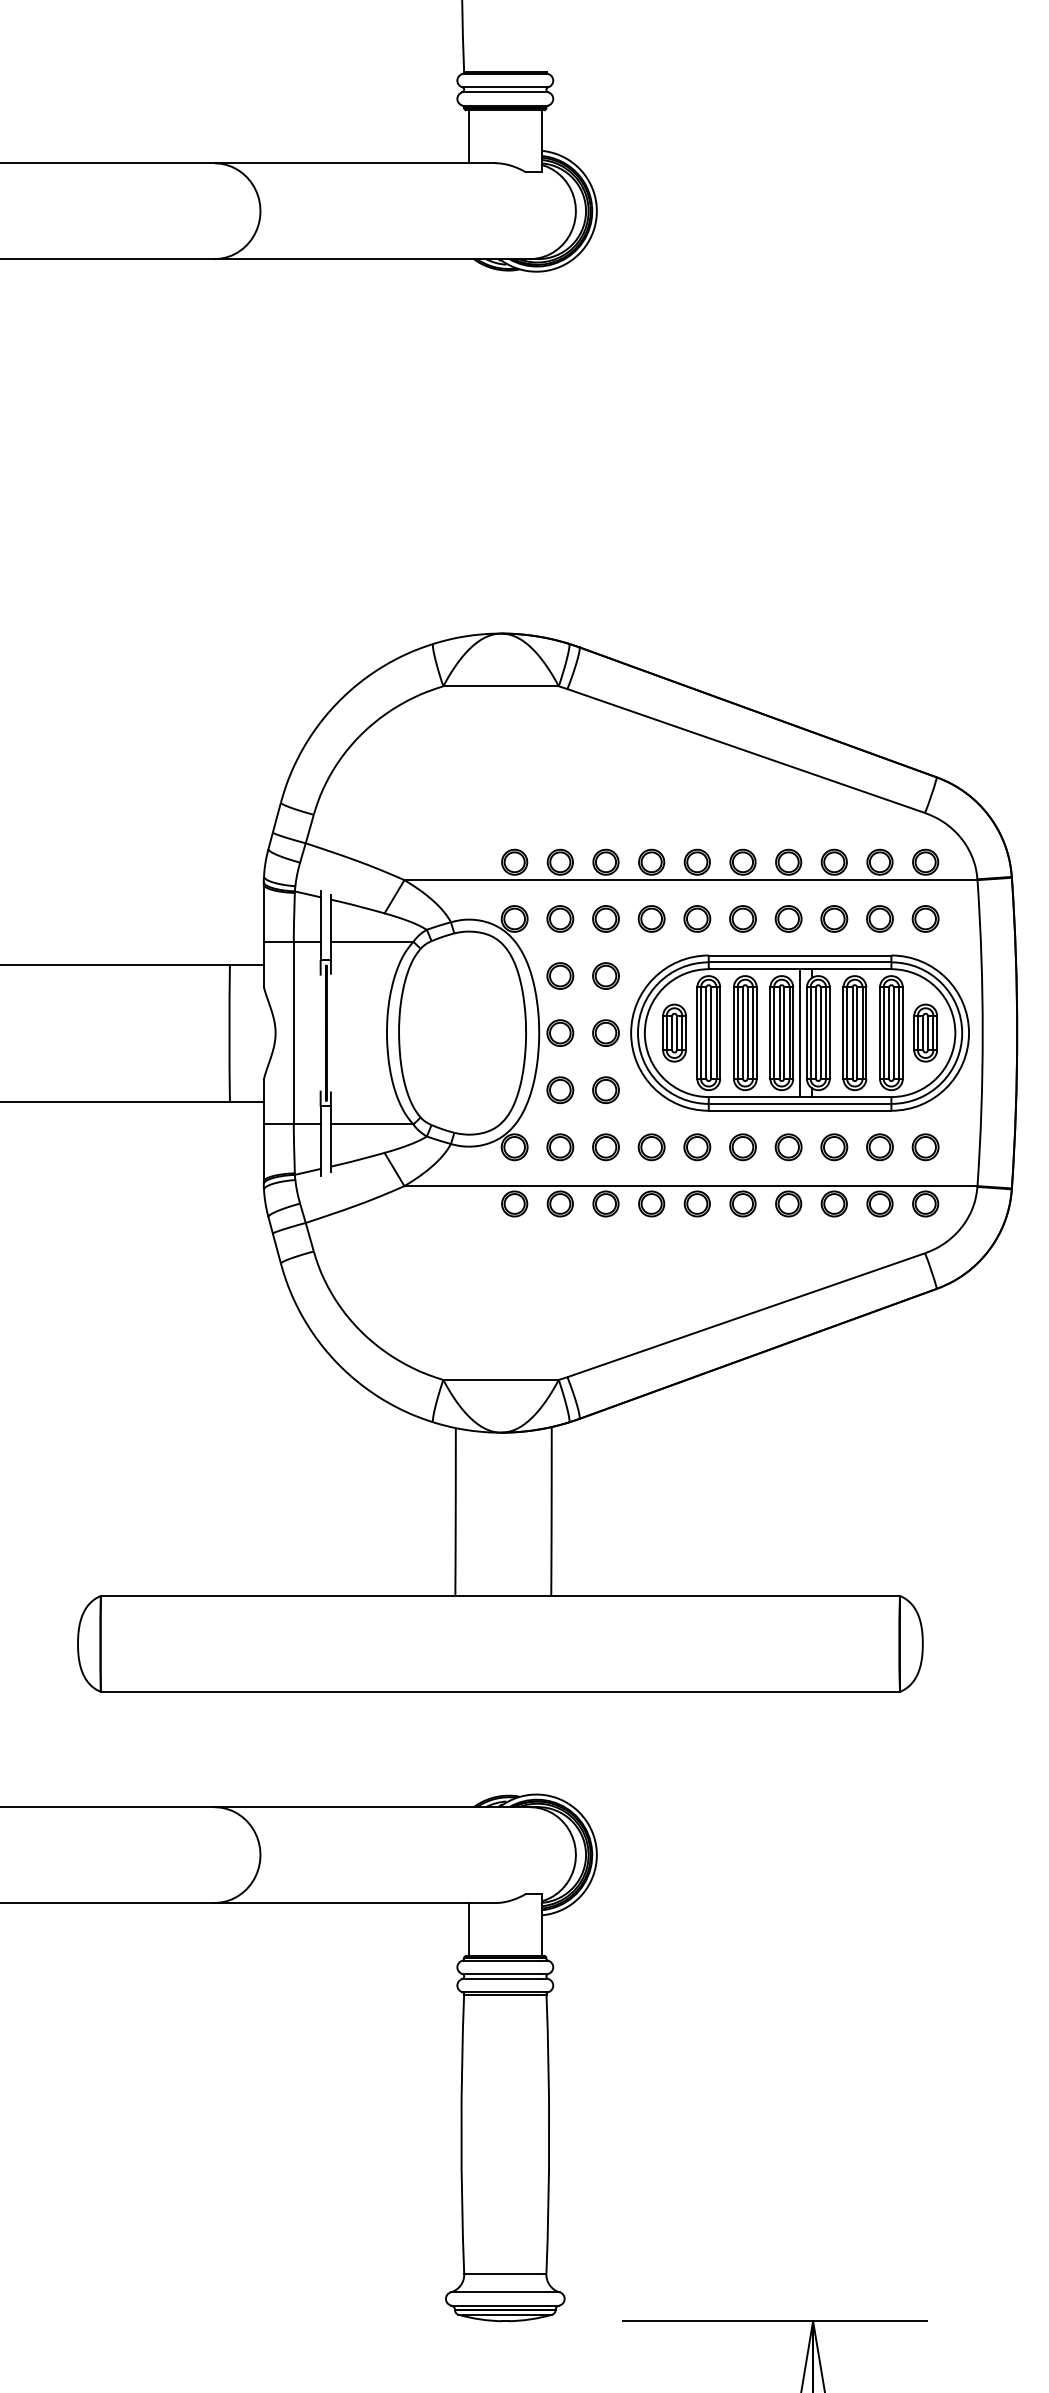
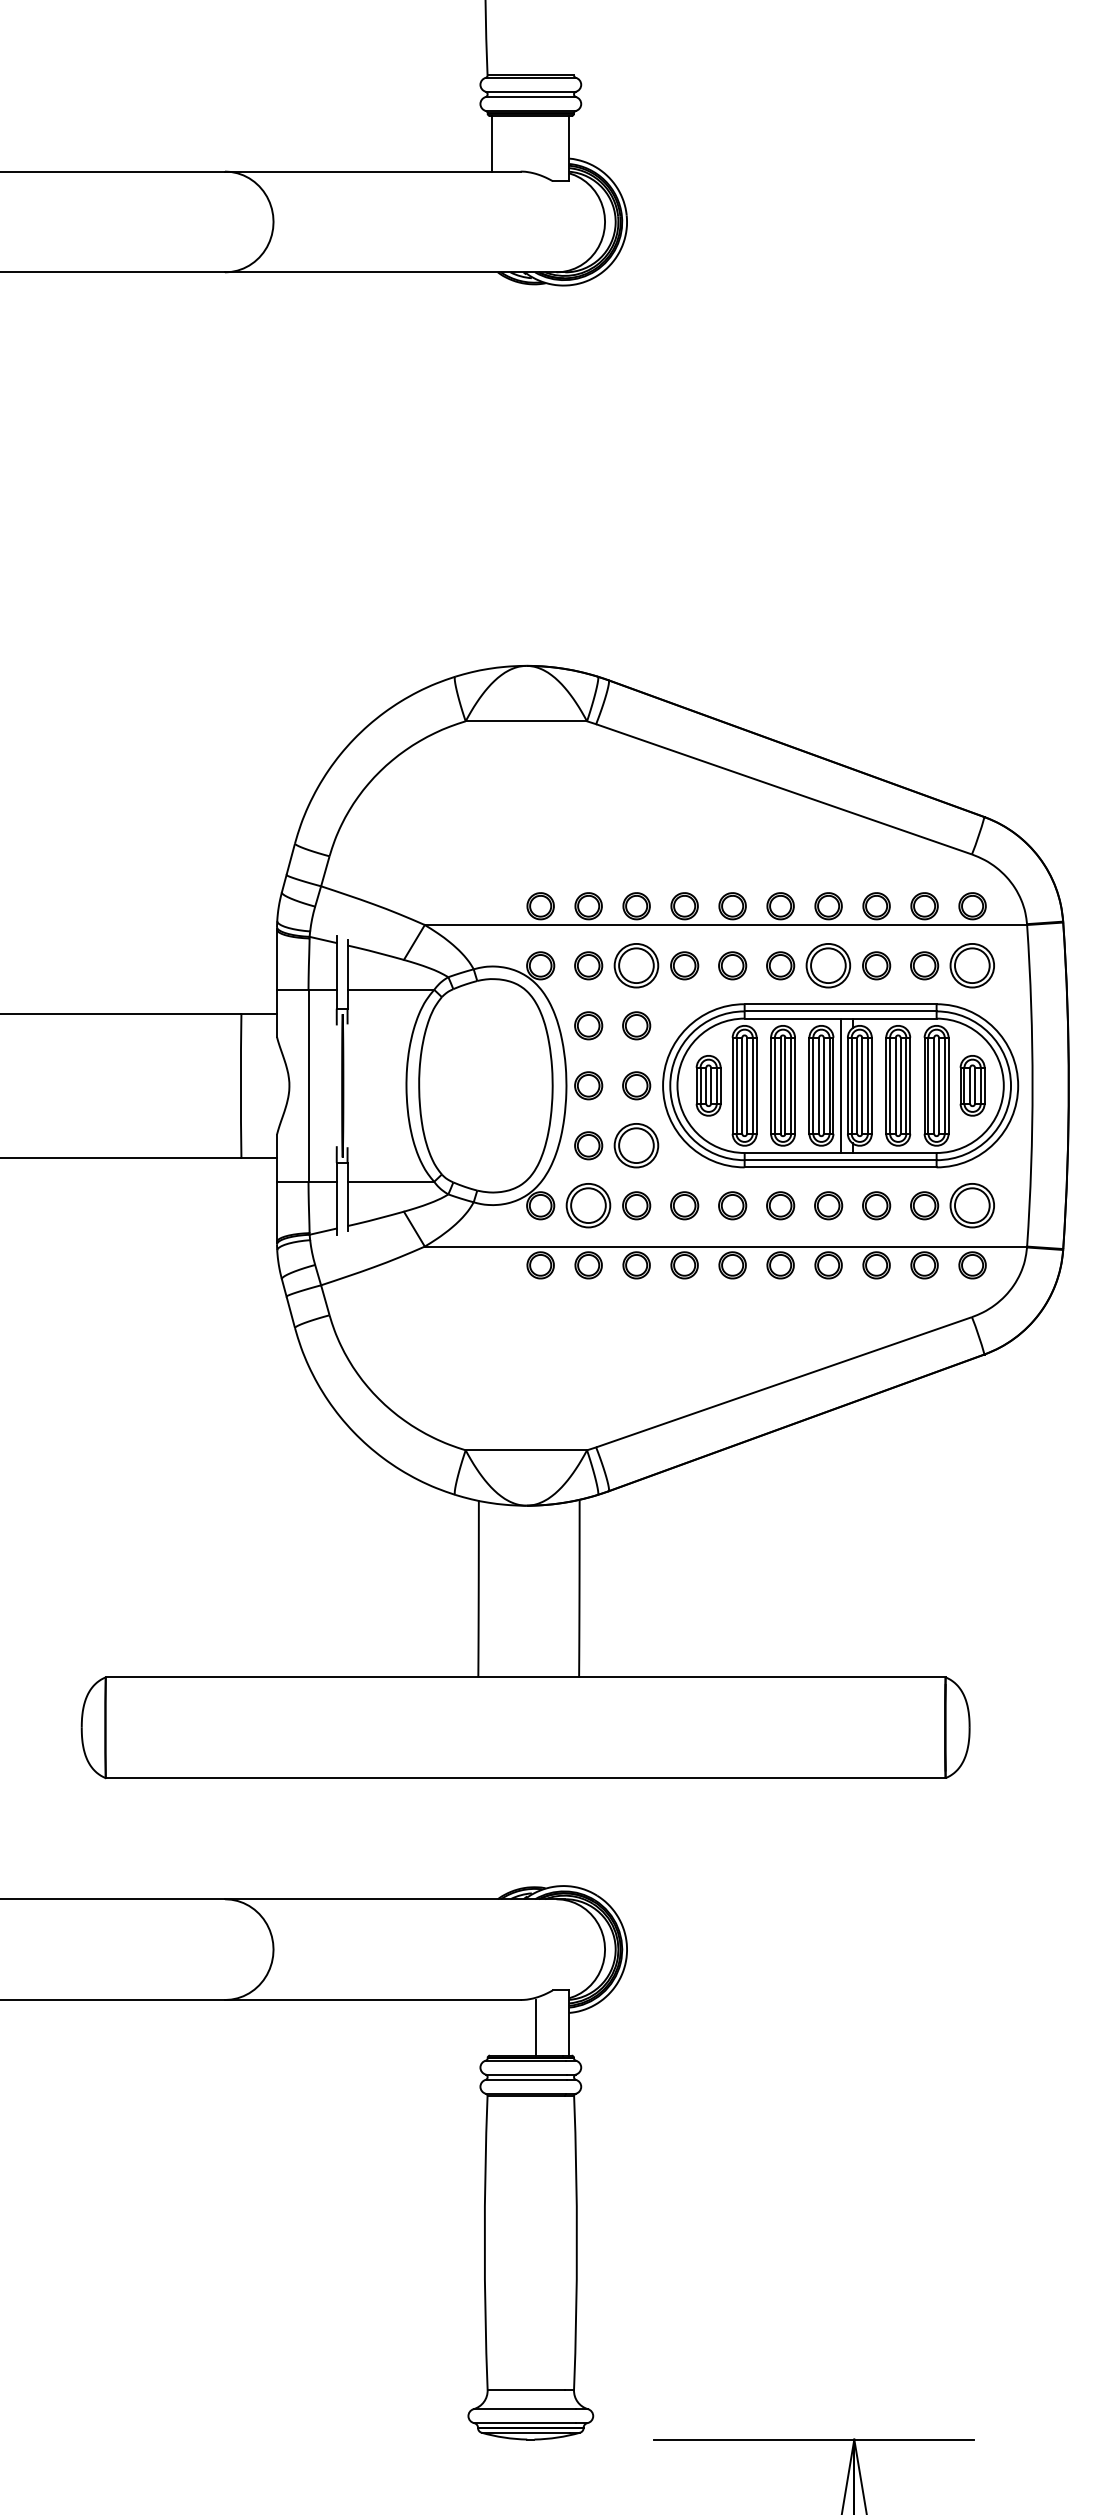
part: (605, 918) -> (636, 965), size x1.6
part: (788, 918) -> (828, 965), size x1.6
part: (925, 918) -> (972, 965), size x1.6
part: (605, 1089) -> (636, 1145), size x1.6
part: (560, 1147) -> (588, 1205), size x1.6
part: (925, 1147) -> (972, 1205), size x1.6
line: (468, 1929) -> (536, 2027), moved

